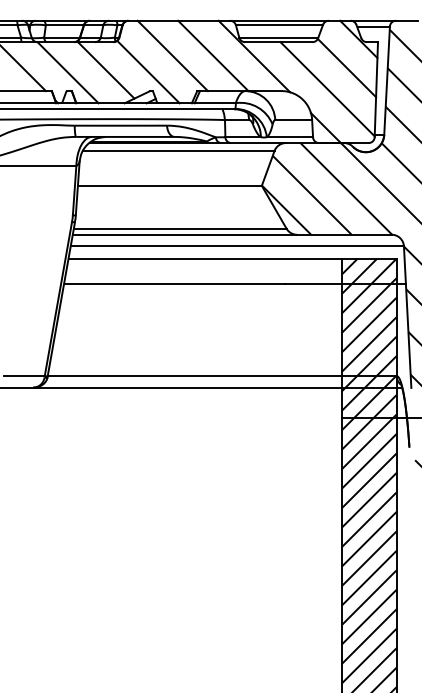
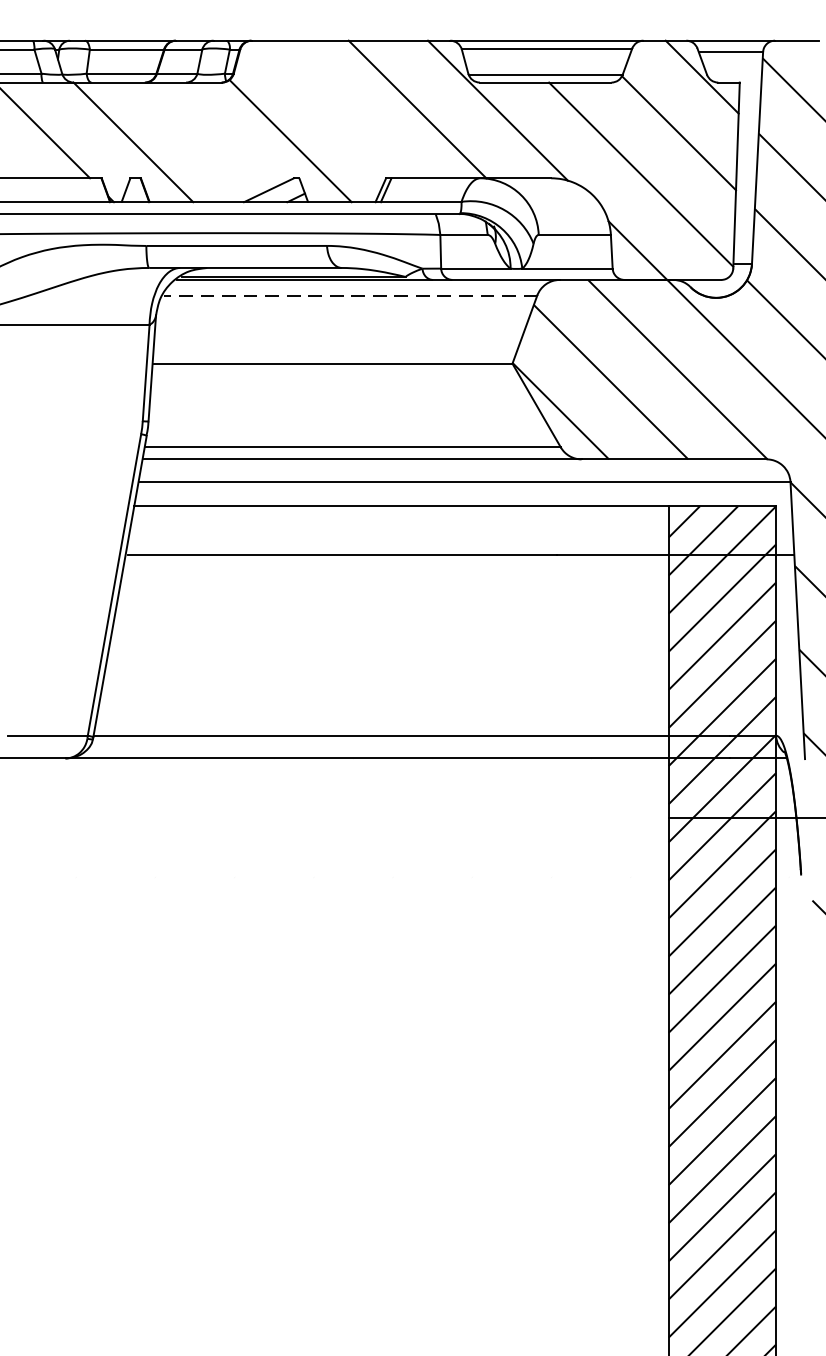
line: (172, 55) -> (337, 108), removed
line: (106, 70) -> (208, 137), removed
line: (178, 151) -> (349, 296), solid -> dashed

